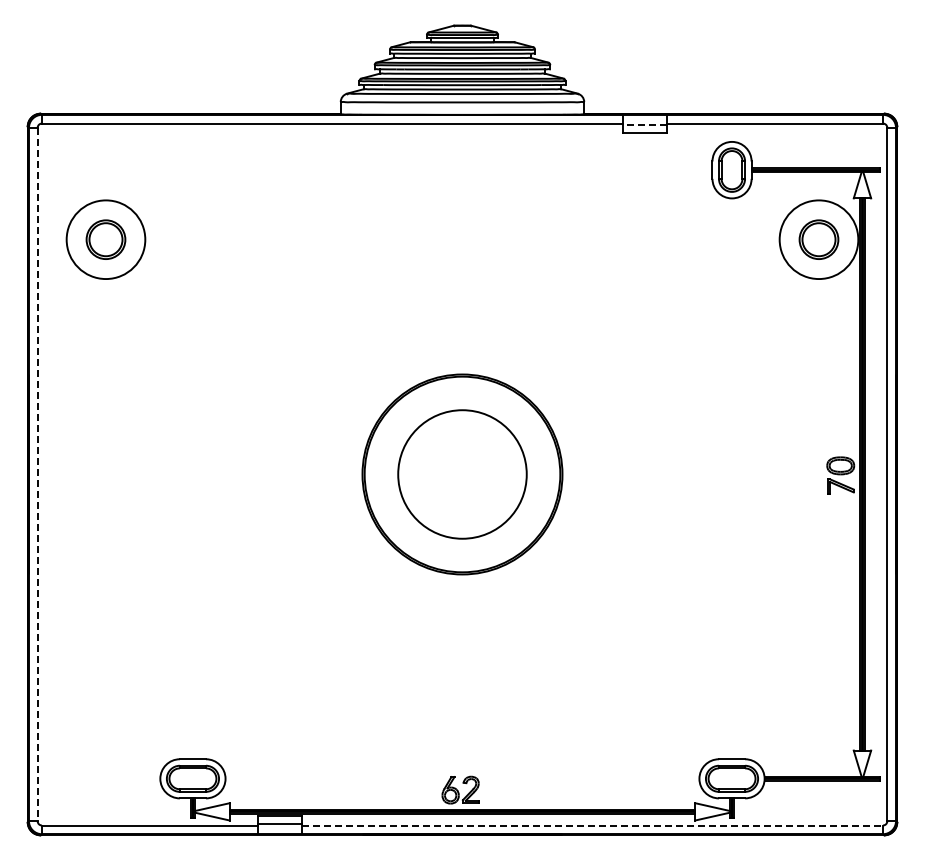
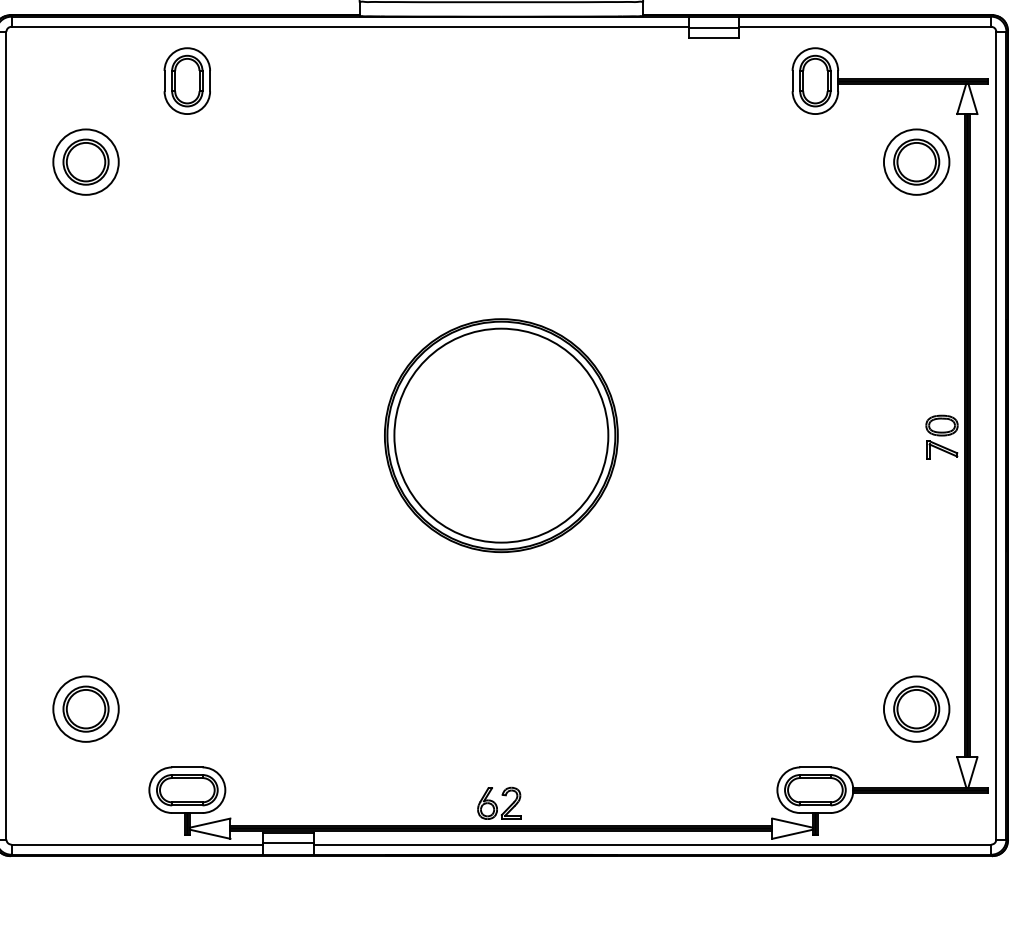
line: (645, 124) -> (714, 27), dashed -> solid
part: (192, 170) -> (186, 81), added
circle: (105, 239) -> (85, 161), size x0.71
circle: (818, 239) -> (916, 161), size x0.71
line: (37, 474) -> (6, 435), dashed -> solid
circle: (462, 474) -> (501, 435), size x1.43
part: (105, 709) -> (85, 709), added
part: (818, 709) -> (916, 709), added
line: (592, 825) -> (652, 844), dashed -> solid

